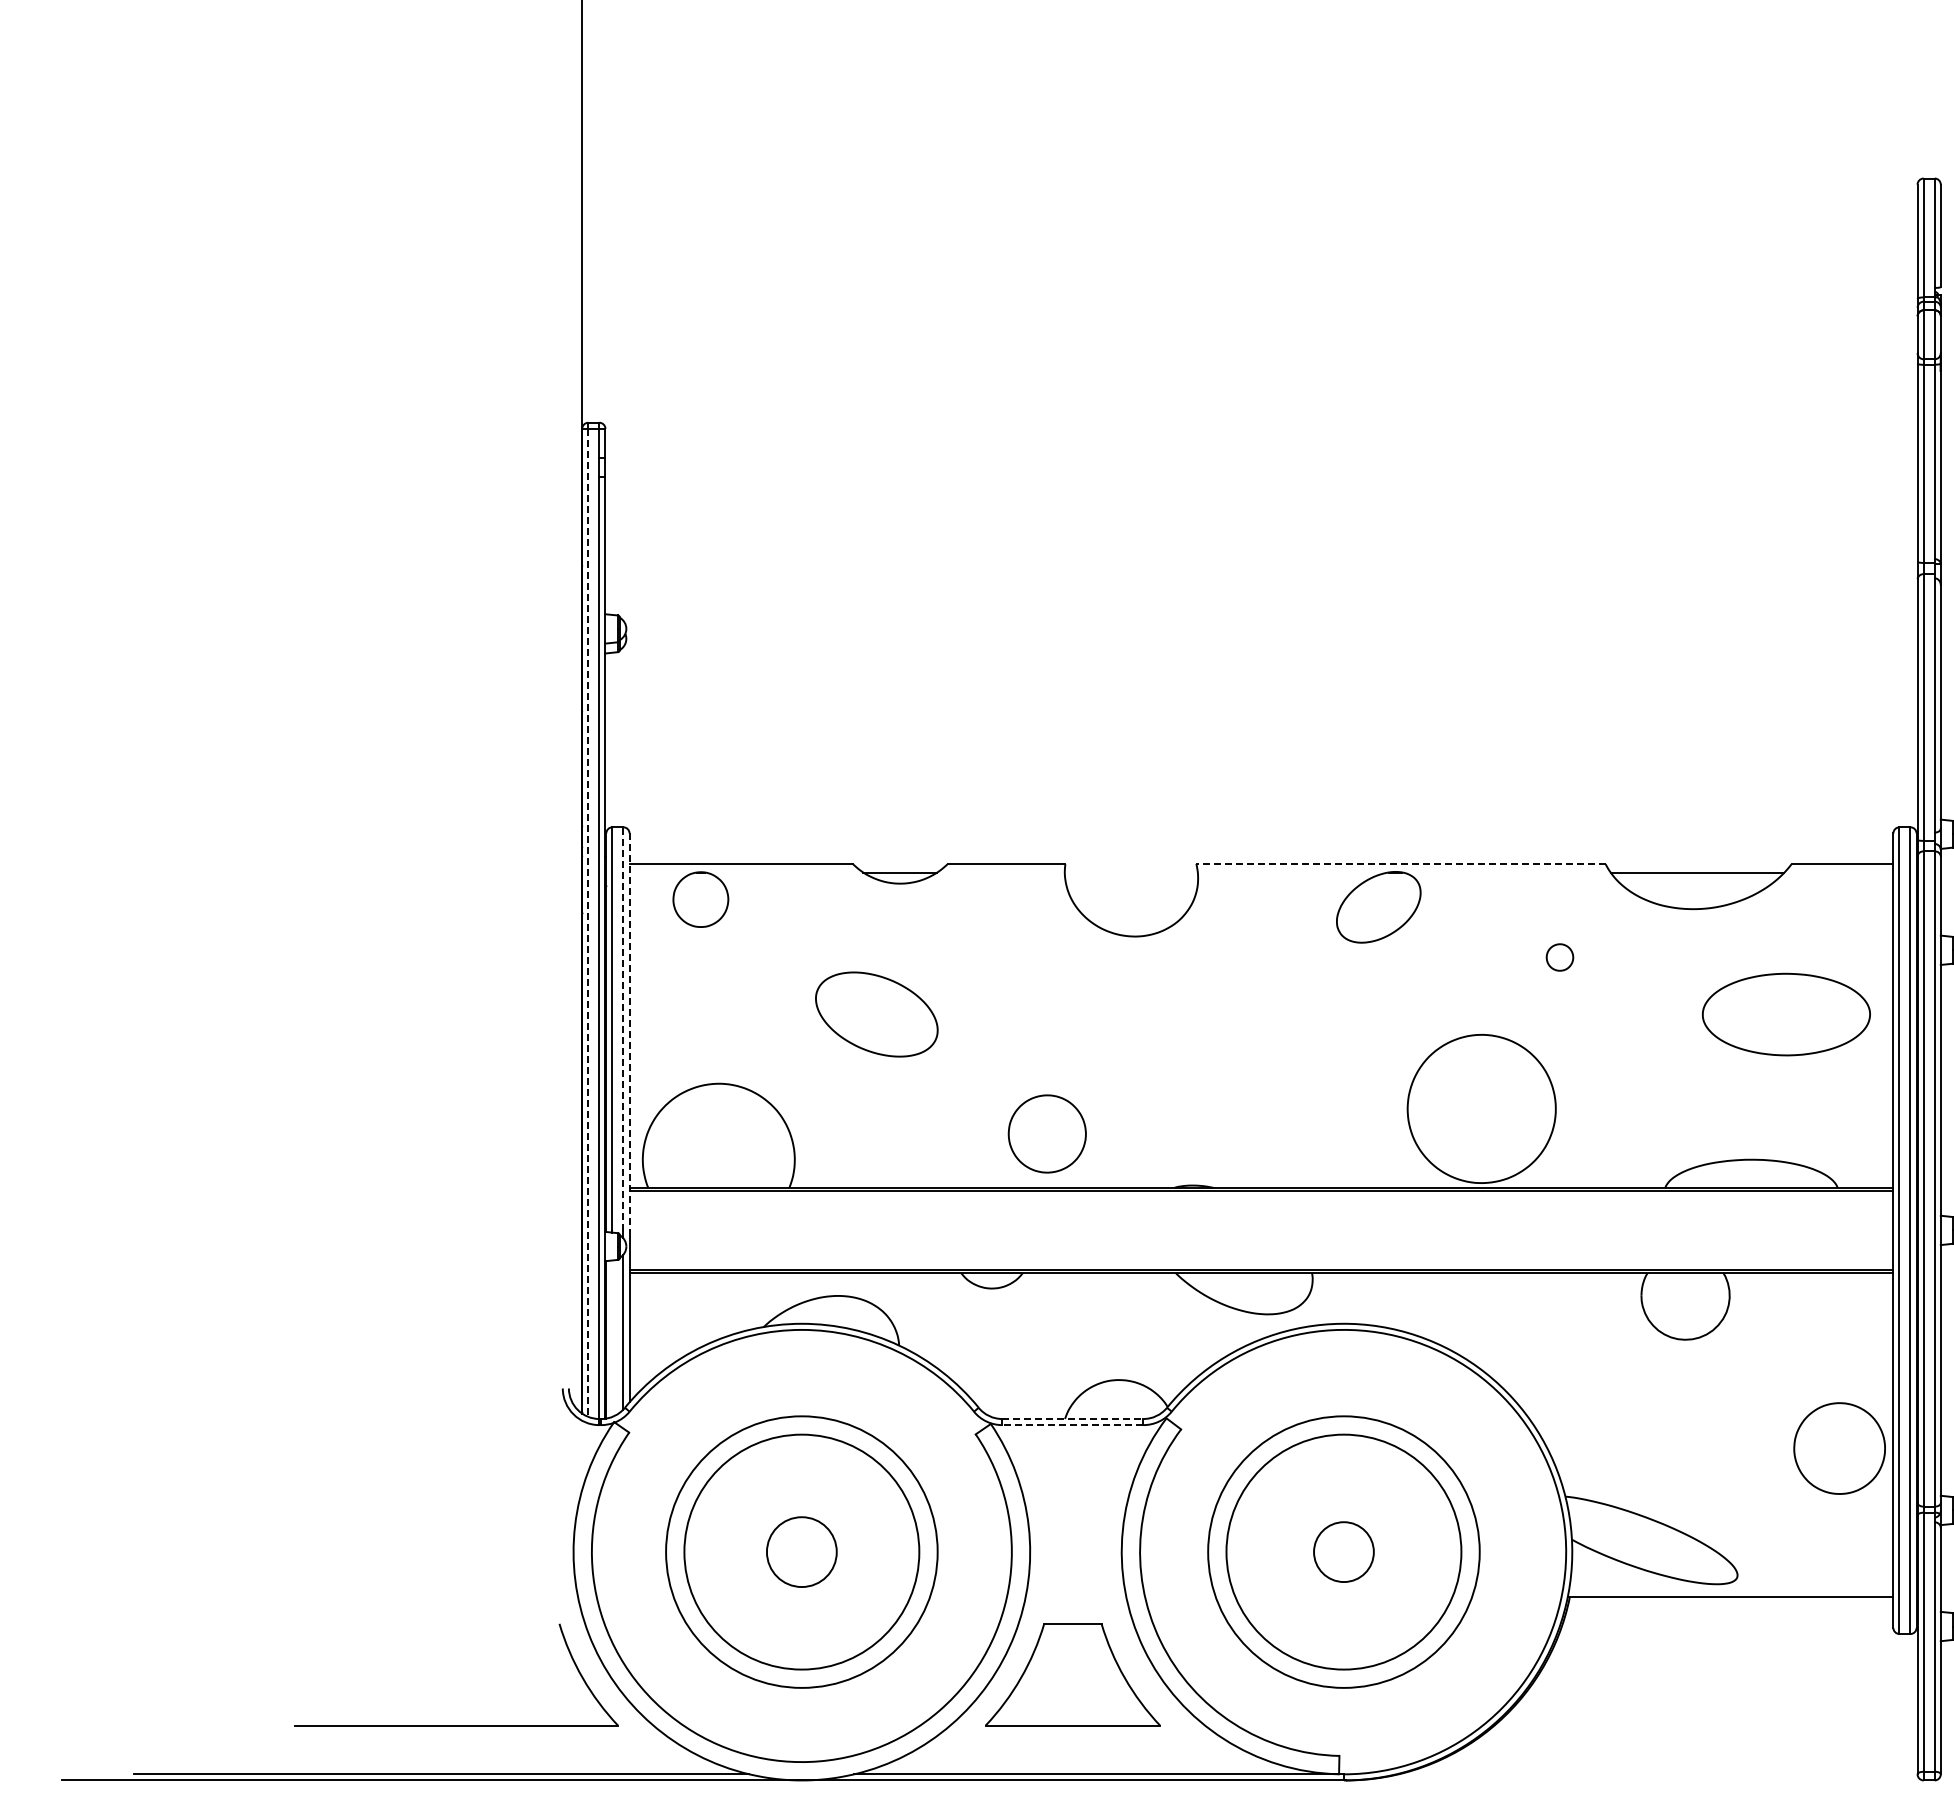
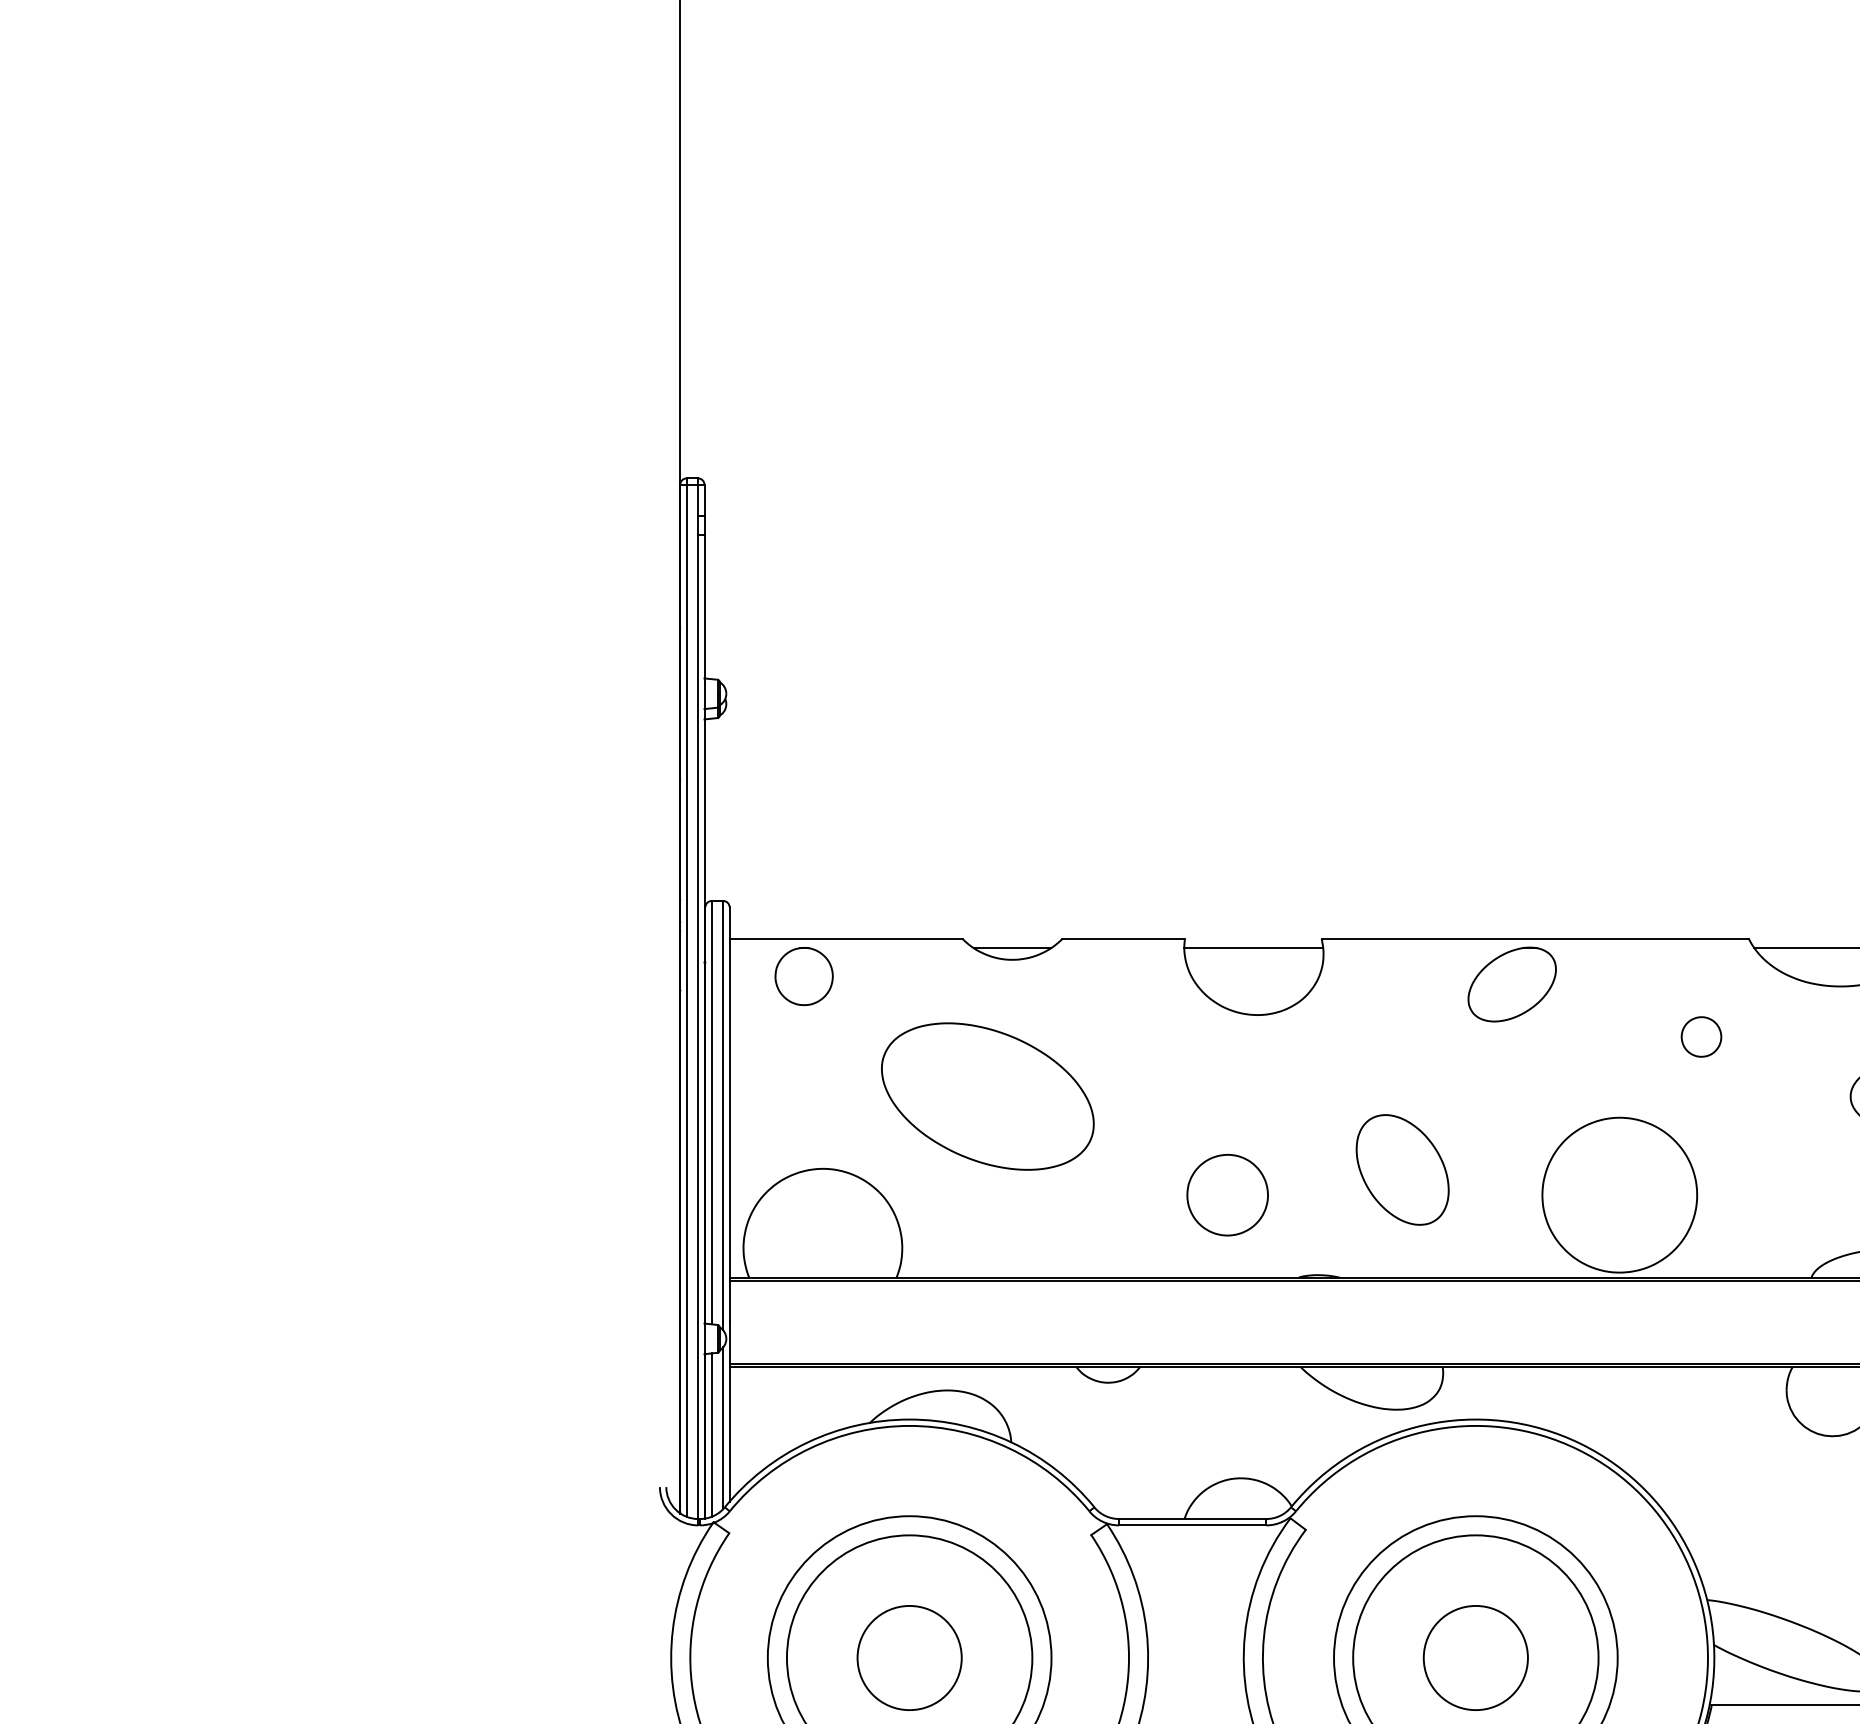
line: (1400, 863) -> (1534, 938), dashed -> solid
line: (1130, 872) -> (1252, 948), added
line: (588, 923) -> (686, 1001), dashed -> solid
part: (1559, 957) -> (1700, 1036), size x1.43
part: (876, 1014) -> (987, 1096), size x1.67
line: (623, 1028) -> (723, 1111), dashed -> solid
line: (629, 1032) -> (729, 1115), dashed -> solid
part: (1273, 1084) -> (1402, 1169), added
part: (1046, 1133) -> (1226, 1194), moved
line: (612, 1338) -> (711, 1434), added
line: (1072, 1419) -> (1192, 1519), dashed -> solid
line: (1072, 1425) -> (1192, 1525), dashed -> solid
circle: (801, 1551) -> (909, 1657), size x1.43
circle: (1343, 1551) -> (1475, 1657), size x1.67

